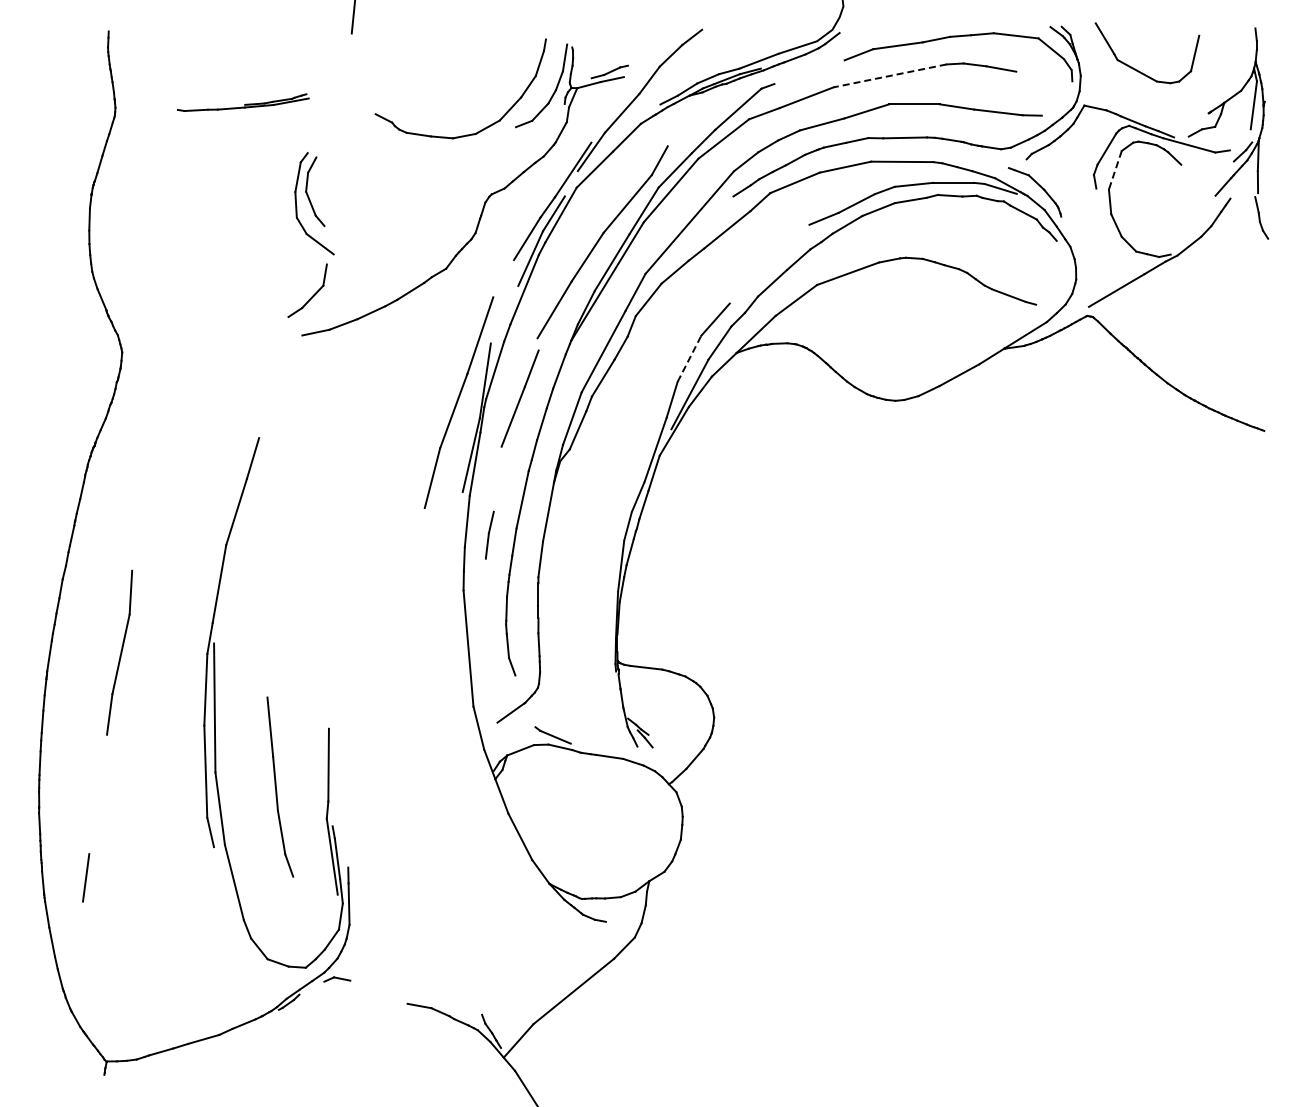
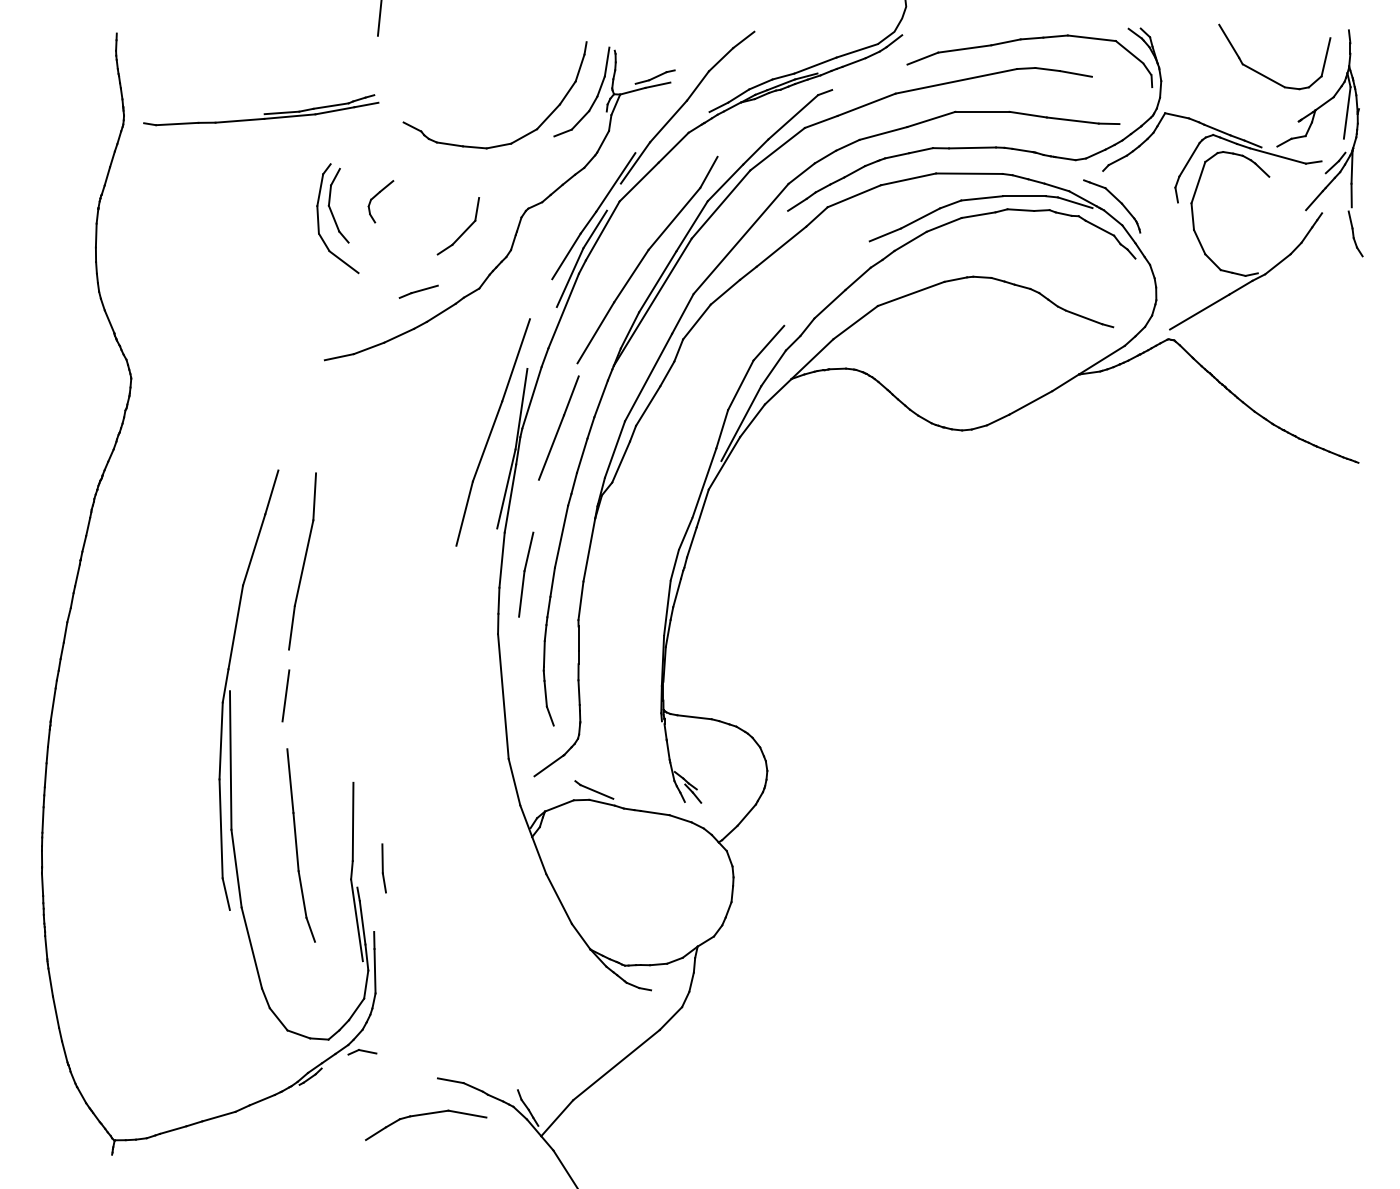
part: (1139, 70) -> (1266, 75), moved
line: (890, 75) -> (956, 80), dashed -> solid
part: (243, 102) -> (261, 109), size x1.67
line: (1115, 170) -> (1198, 182), dashed -> solid
part: (354, 187) -> (380, 201), added
part: (389, 271) -> (418, 291), added
part: (312, 295) -> (463, 231), moved
line: (689, 358) -> (740, 384), dashed -> solid
part: (489, 535) -> (525, 575), size x1.67
part: (119, 652) -> (302, 561), moved
part: (357, 808) -> (384, 868), added
line: (86, 877) -> (286, 695), moved
part: (395, 1038) -> (424, 1115), added

